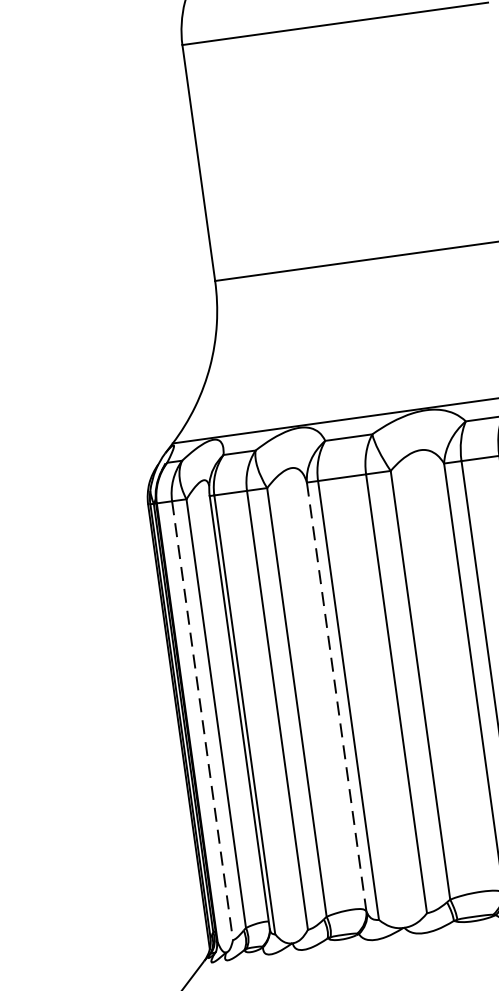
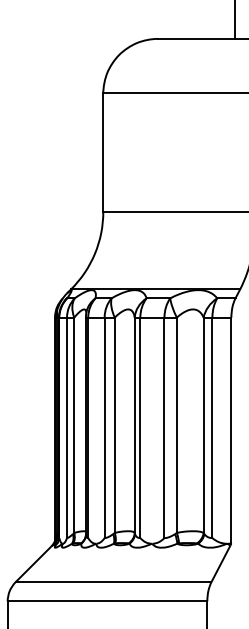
line: (336, 697) -> (134, 425), dashed -> solid
line: (203, 721) -> (67, 428), dashed -> solid

